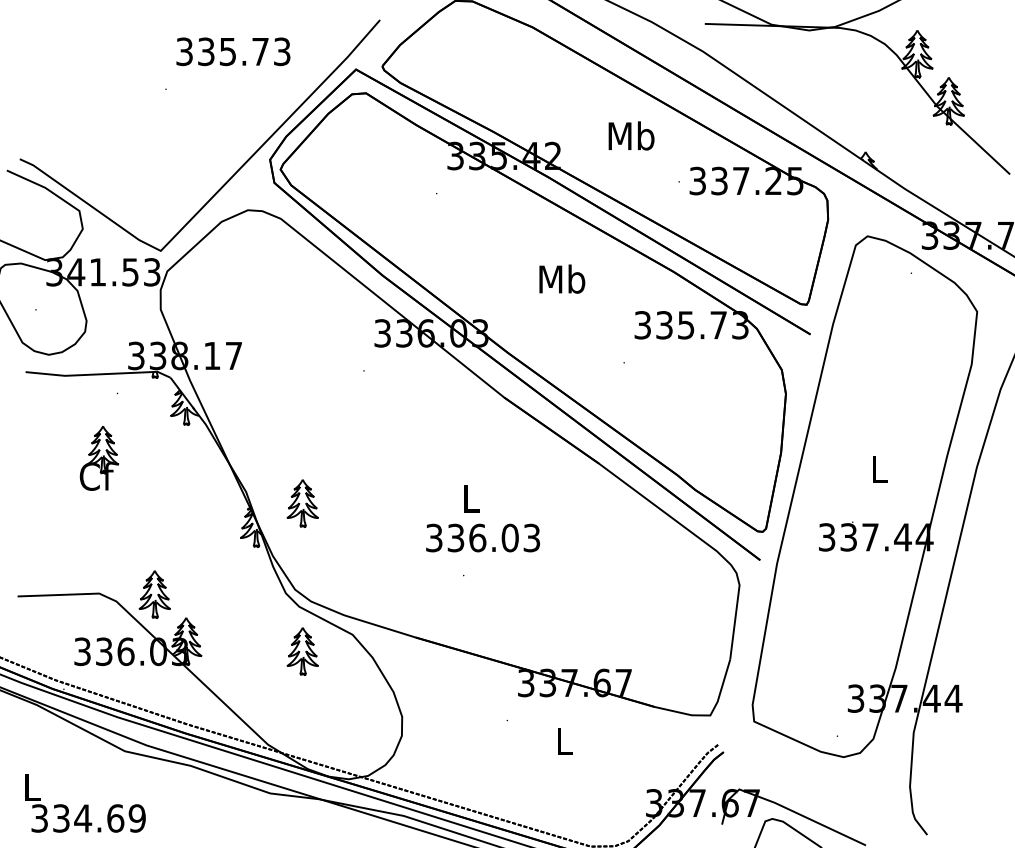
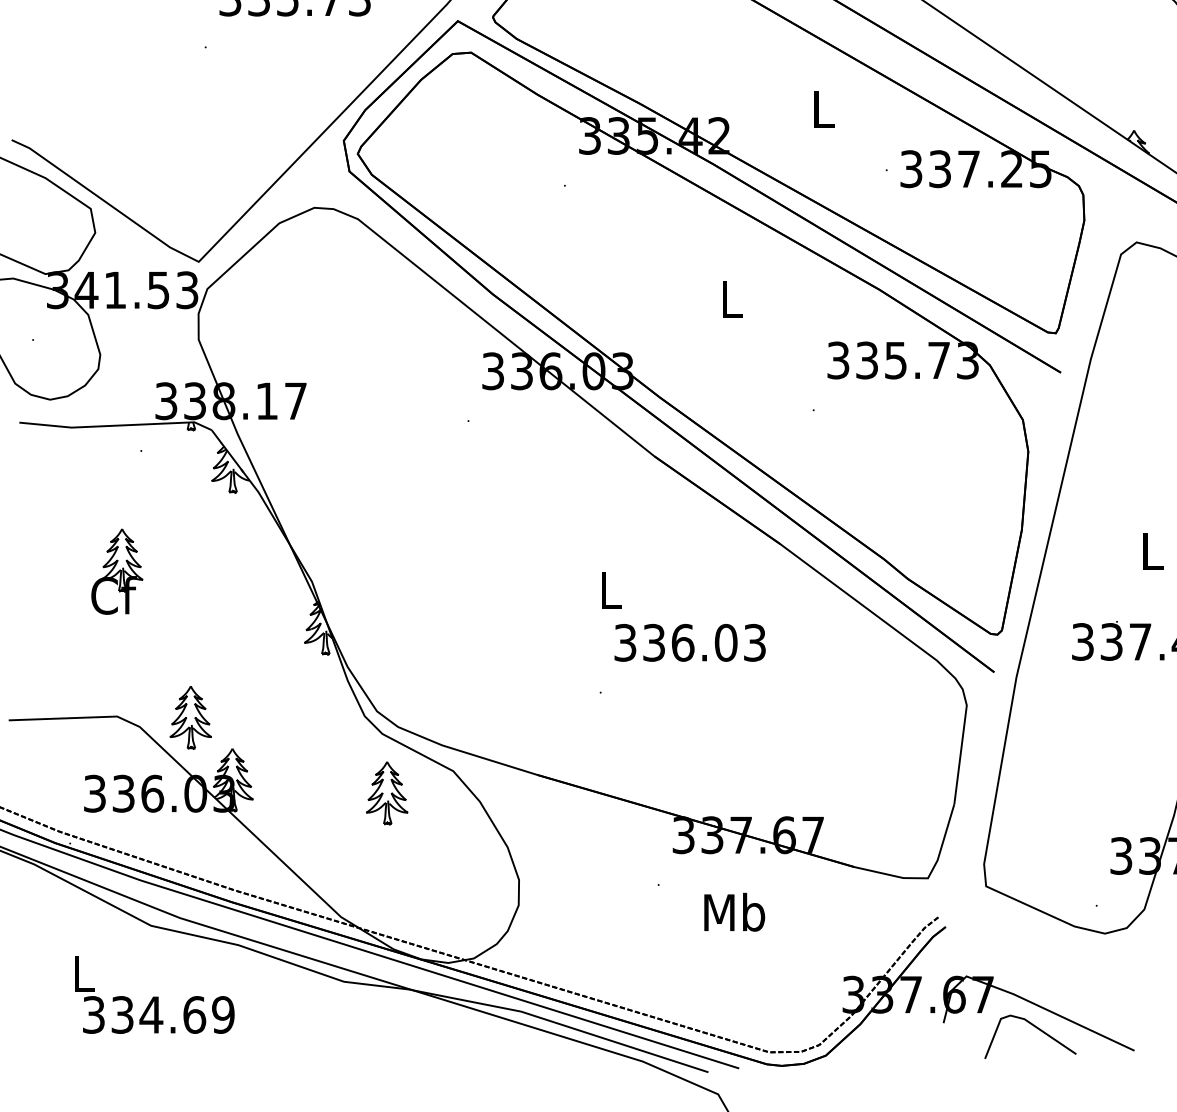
text: (631, 135) -> (823, 108), Mb -> L
text: (562, 278) -> (731, 298), Mb -> L
part: (98, 458) -> (116, 571), moved
part: (302, 503) -> (386, 597), removed
text: (482, 537) -> (689, 642), moved
text: (564, 740) -> (734, 911), L -> Mb
text: (85, 803) -> (154, 995), moved

